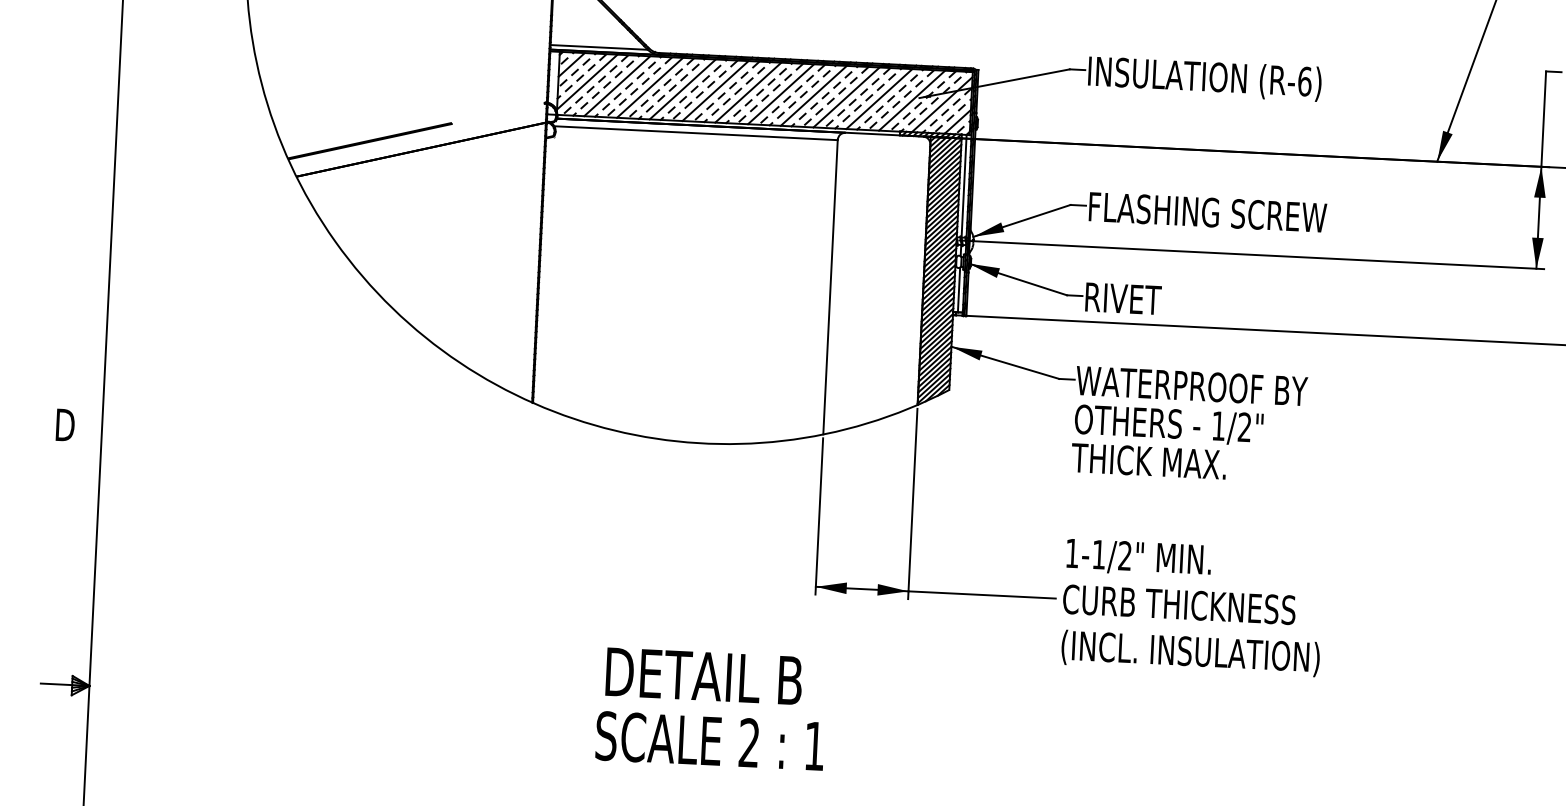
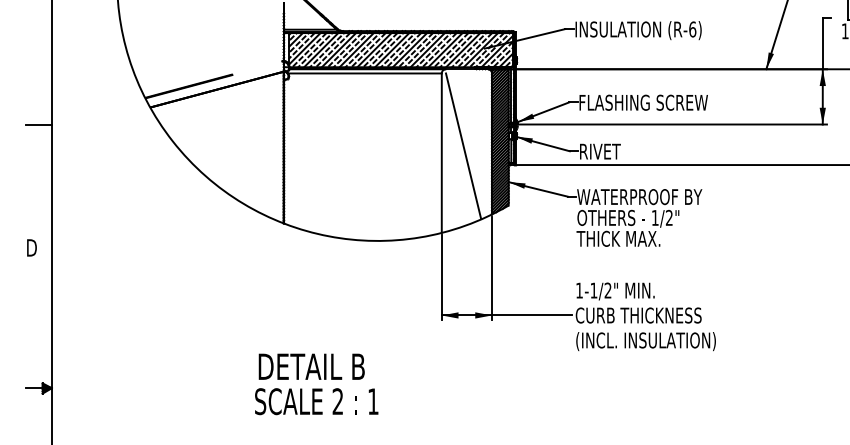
line: (88, 197) -> (38, 124), added
line: (871, 275) -> (463, 145), added
text: (711, 709) -> (316, 384), moved

